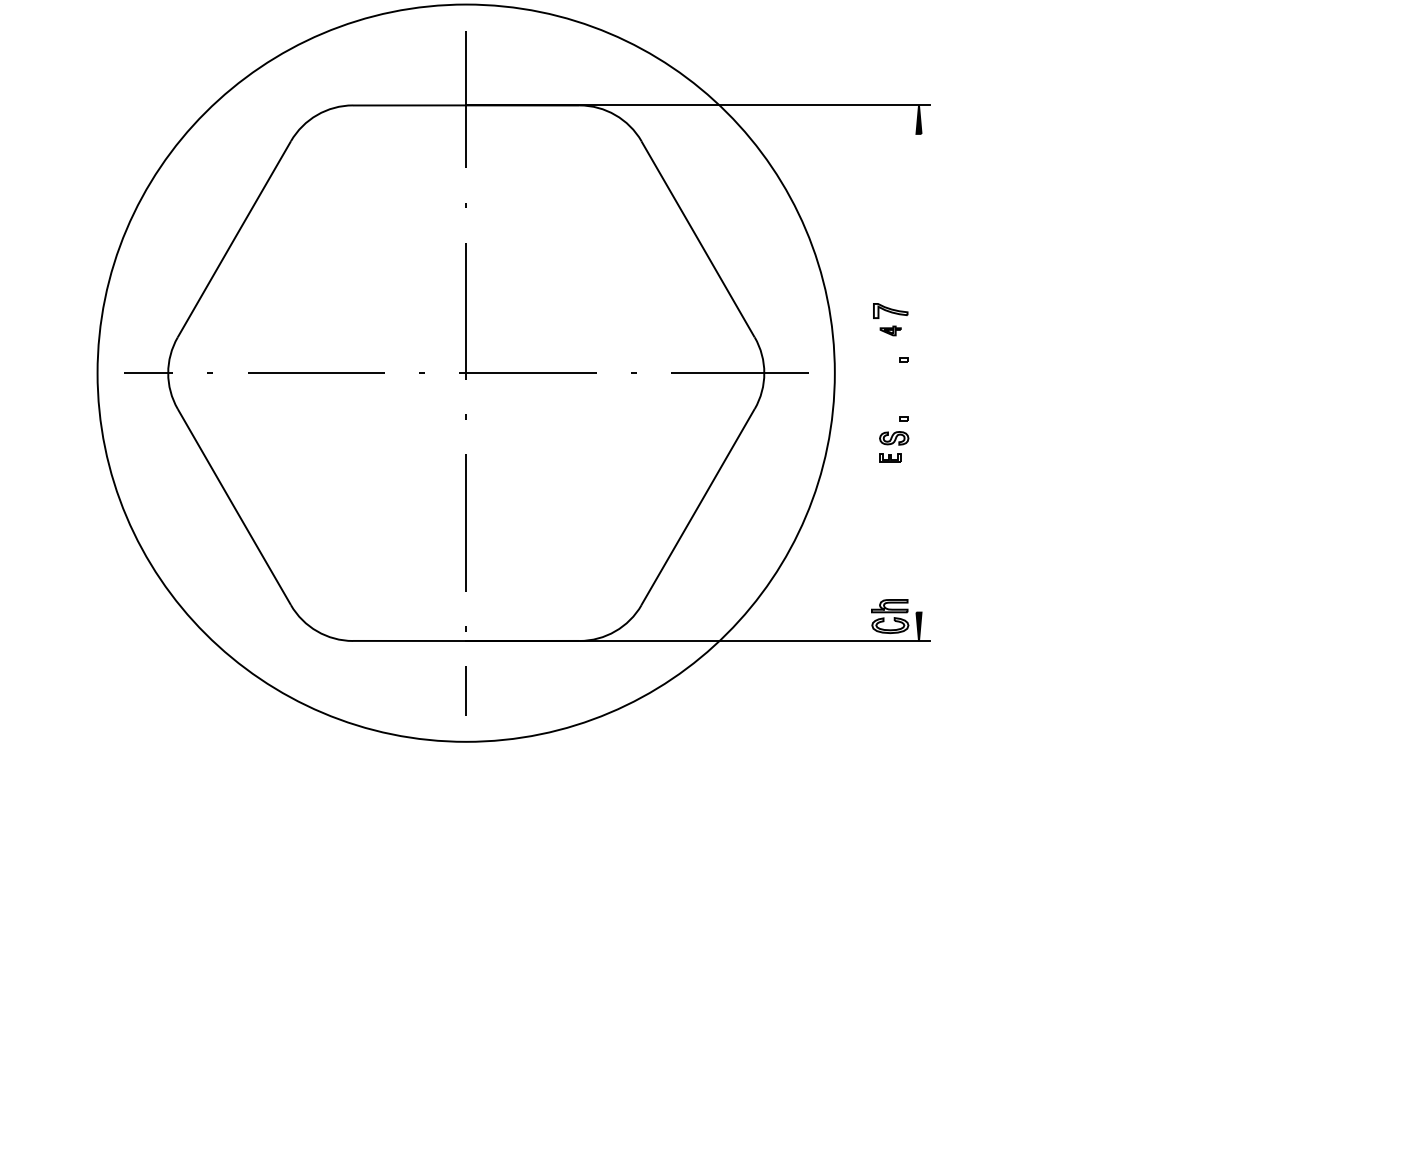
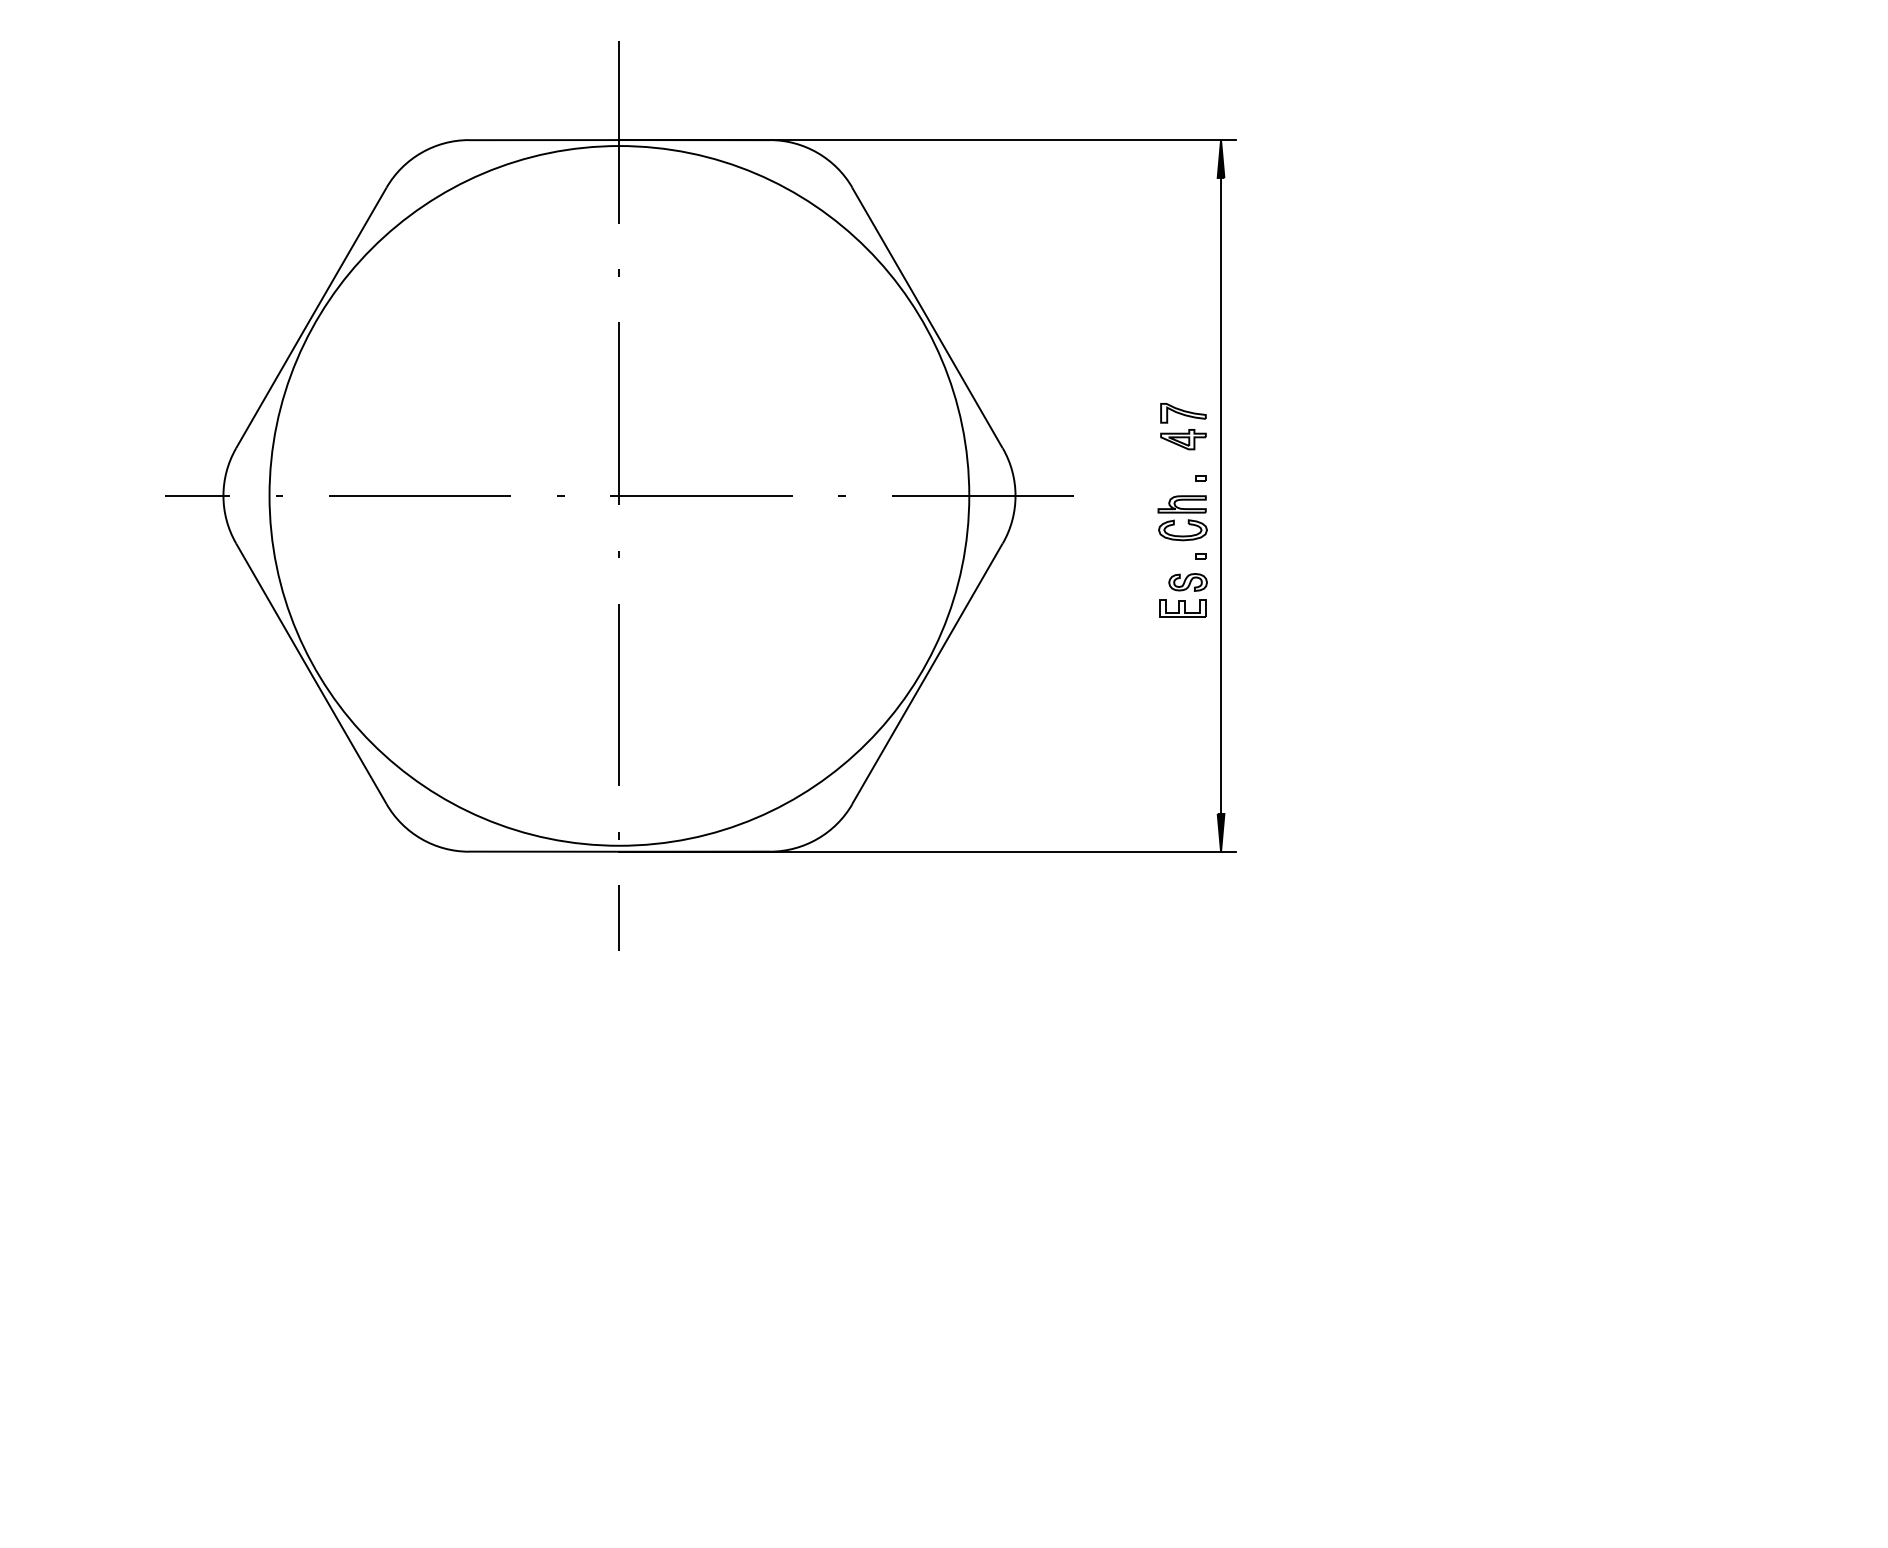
part: (890, 330) -> (1183, 439), size x1.67
circle: (466, 372) -> (619, 495), size x0.71
line: (919, 372) -> (1221, 495), added
part: (889, 457) -> (1182, 608), size x1.67
part: (889, 616) -> (1182, 518), moved

